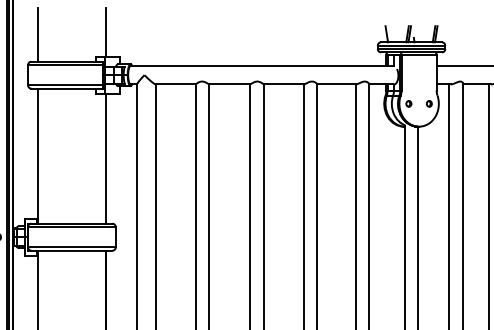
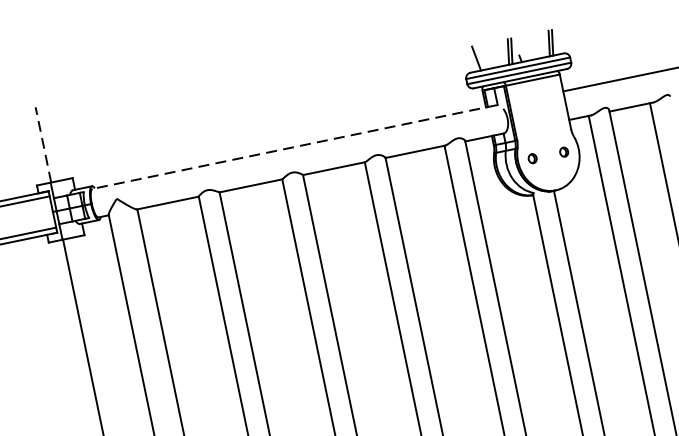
line: (105, 31) -> (42, 143), solid -> dashed
line: (261, 65) -> (293, 146), solid -> dashed

